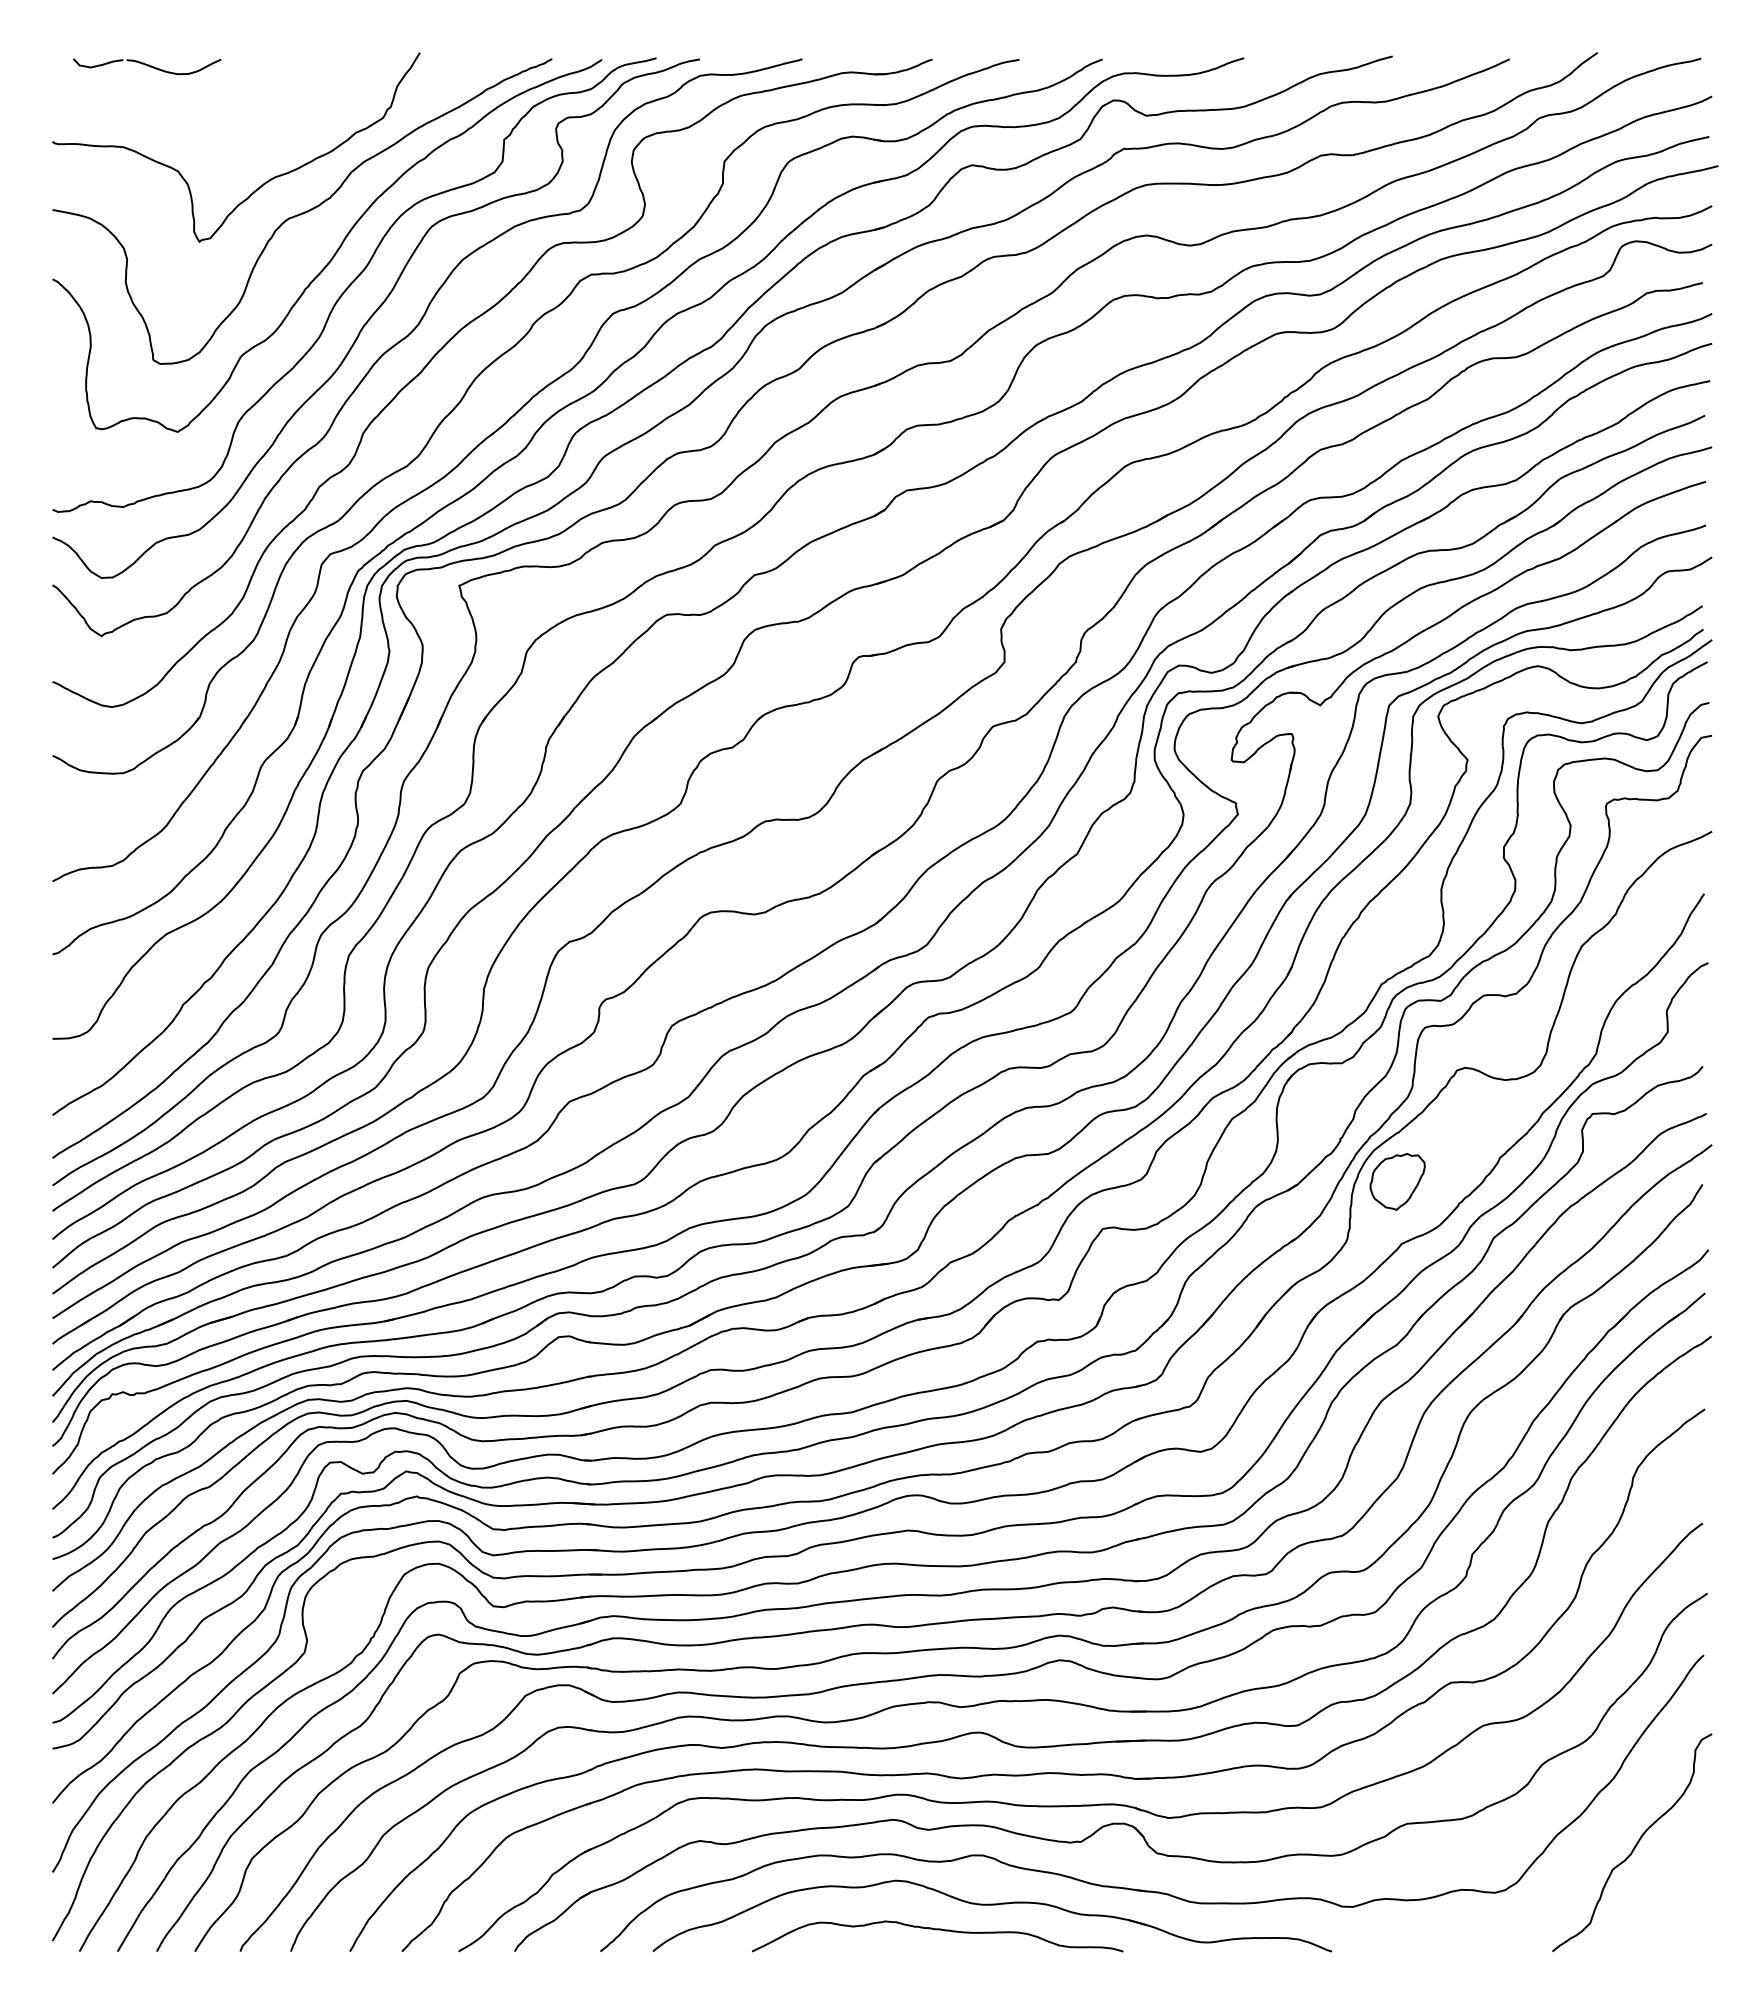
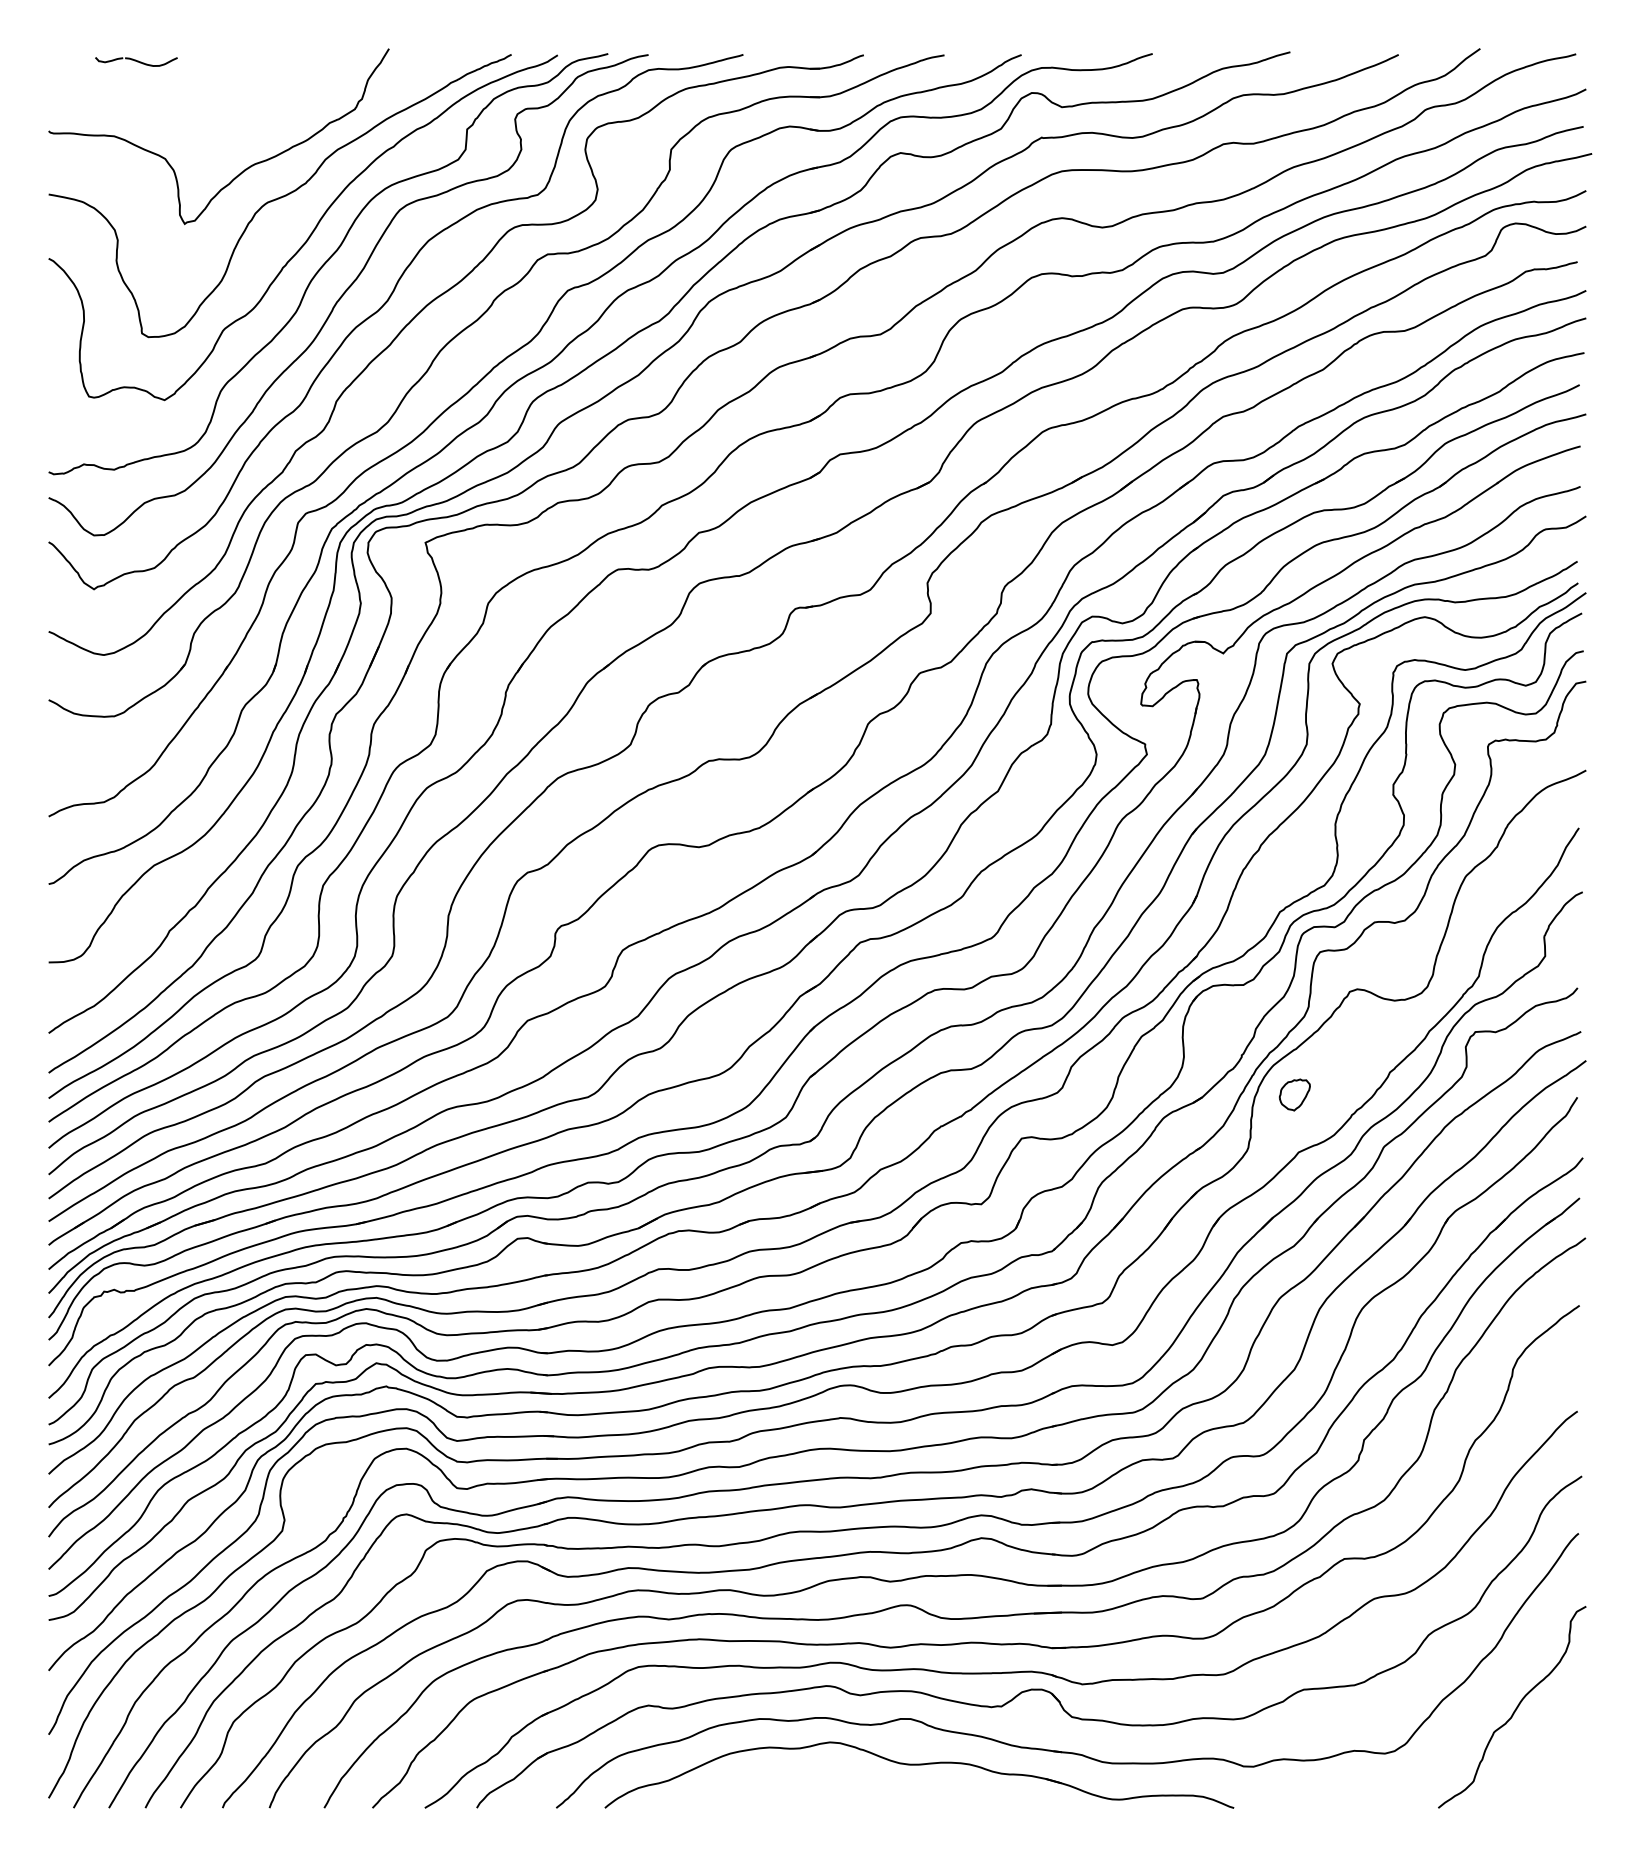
part: (147, 66) -> (136, 61), size x0.6
part: (1397, 1181) -> (1294, 1094), size x0.6
curve: (937, 1930) -> (868, 1788), removed

